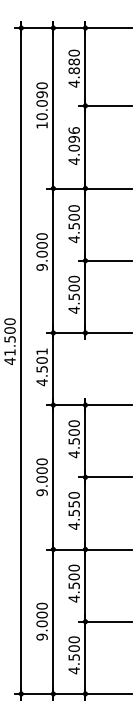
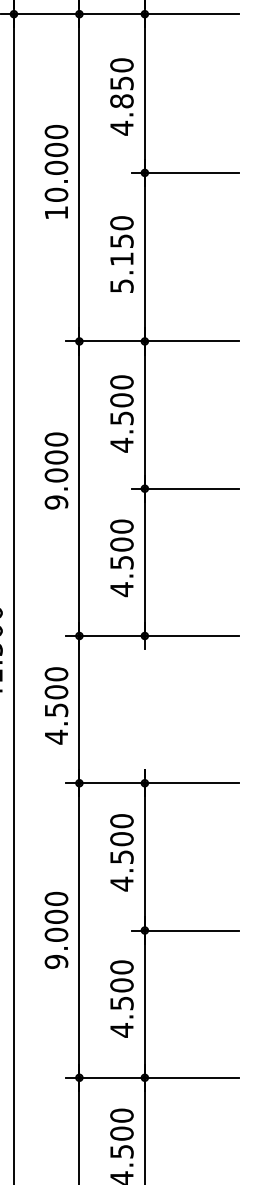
text: (73, 61) -> (120, 82), 4.880 -> 4.850
text: (41, 94) -> (55, 149), 10.090 -> 10.000
text: (73, 146) -> (120, 255), 4.096 -> 5.150
text: (41, 351) -> (55, 673), 4.501 -> 4.500
text: (73, 503) -> (120, 983), 4.550 -> 4.500

